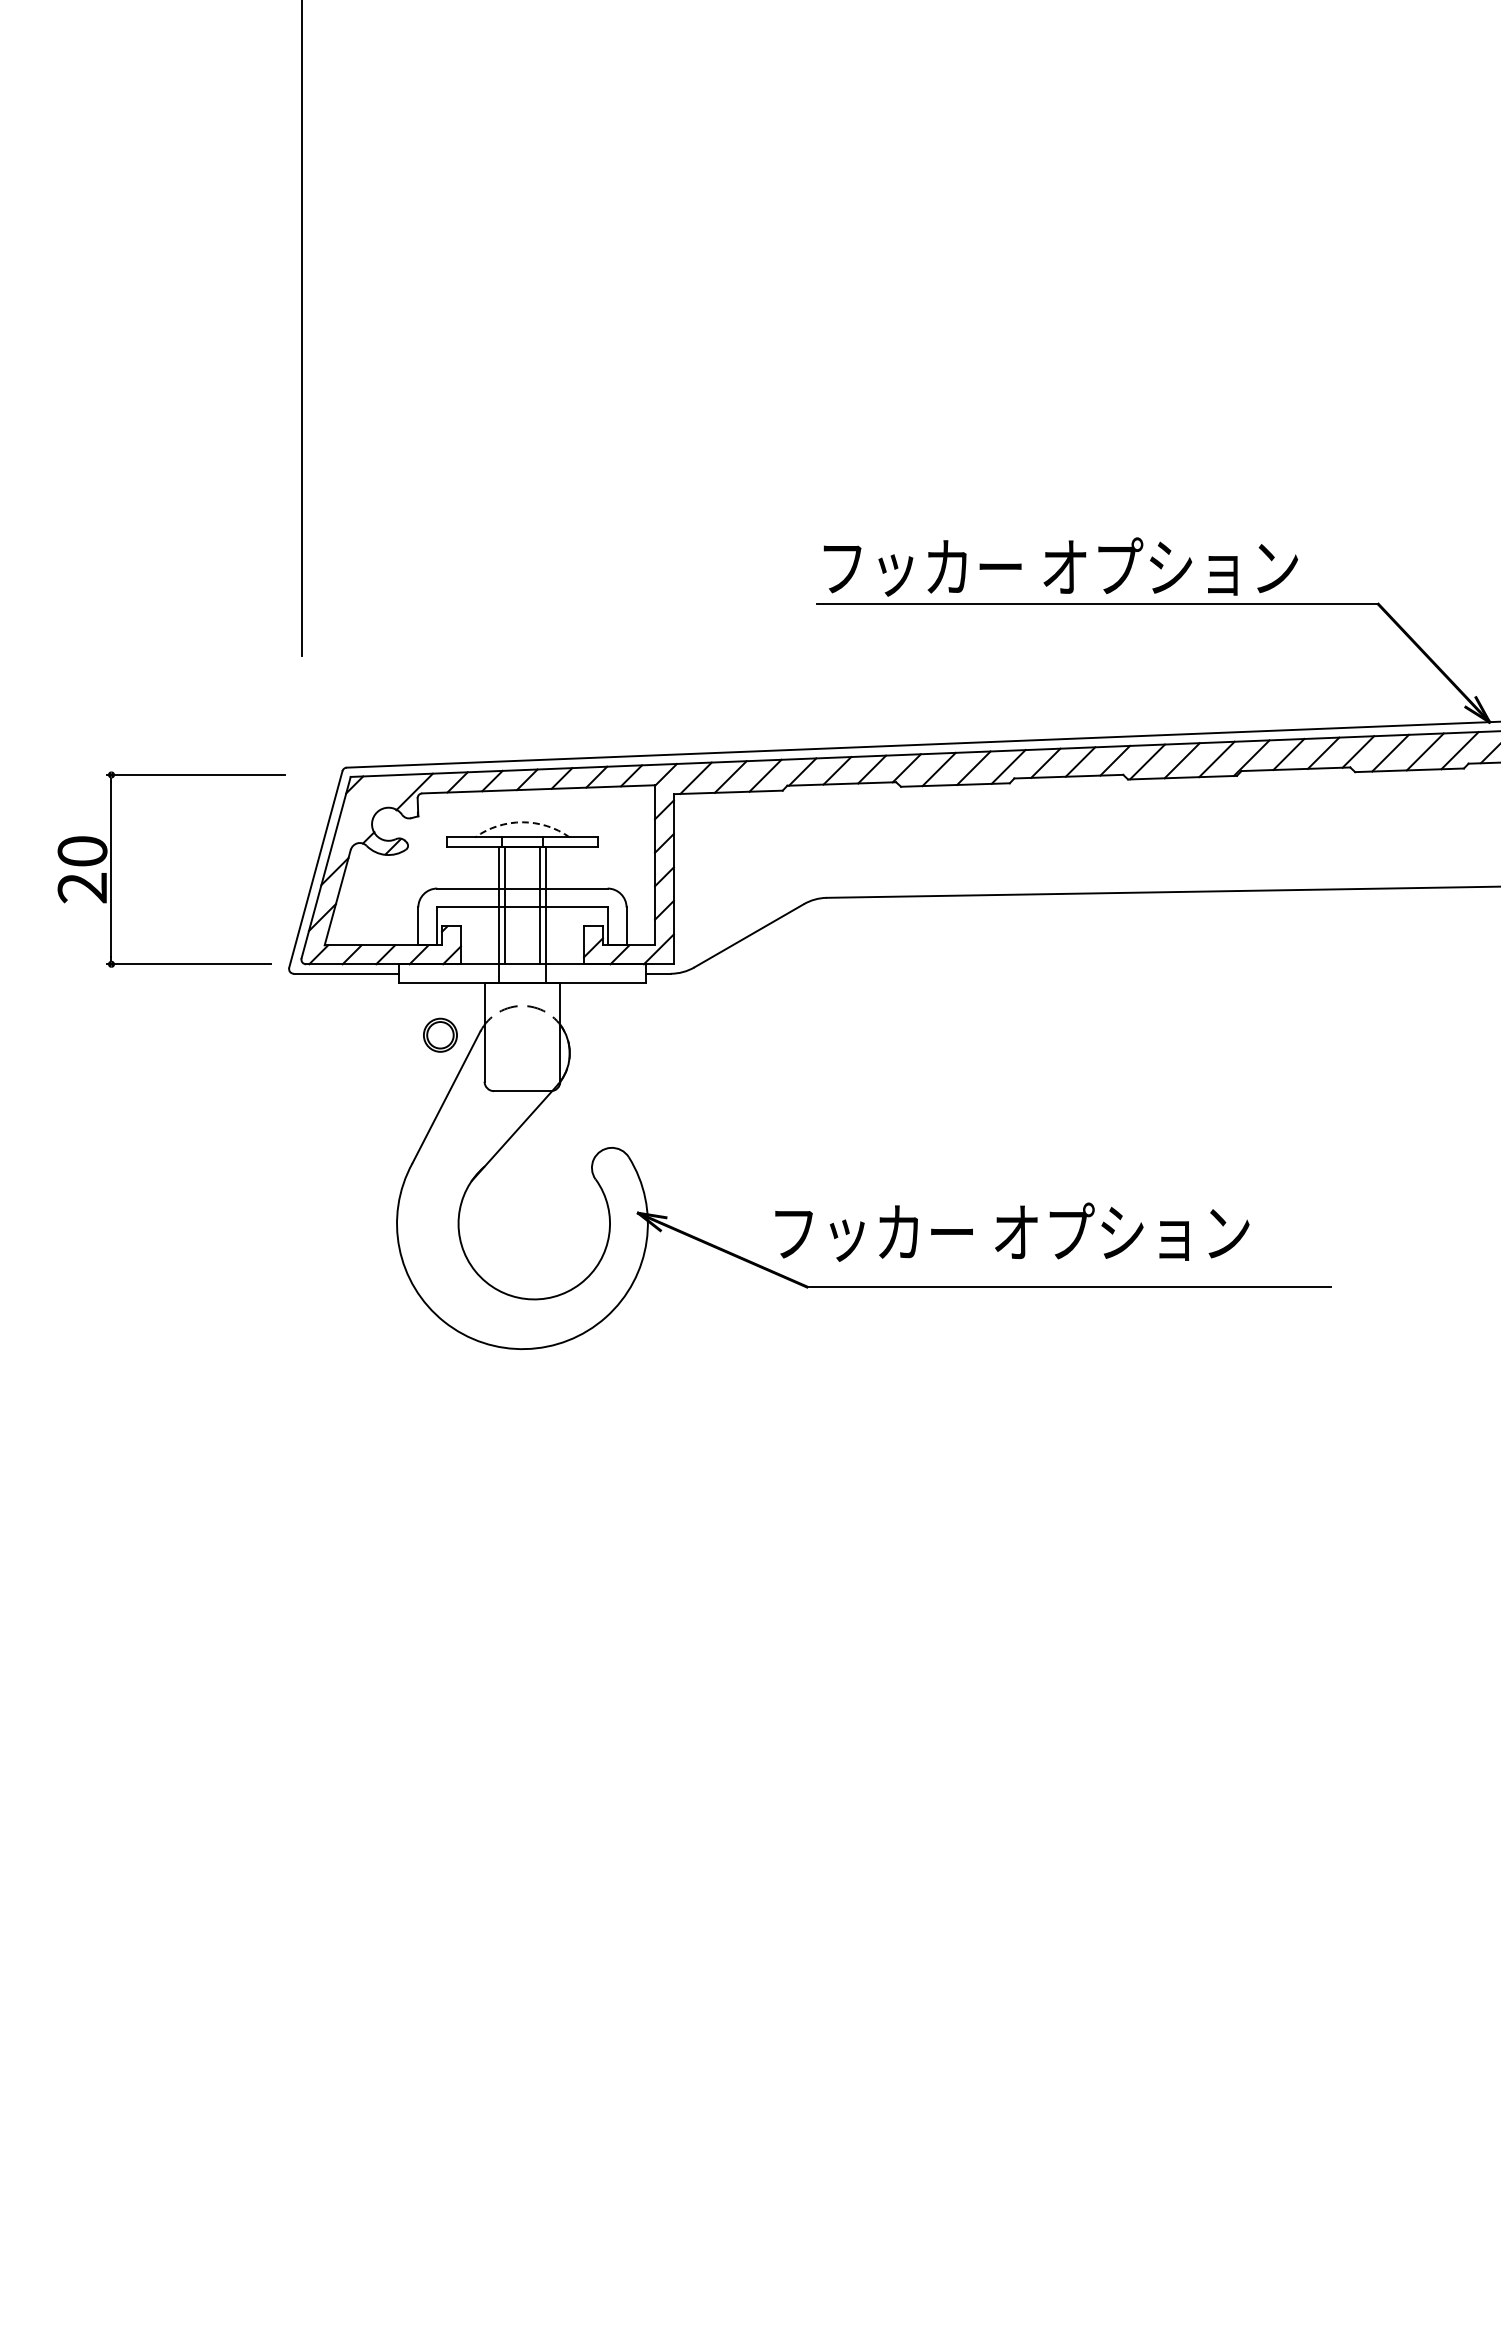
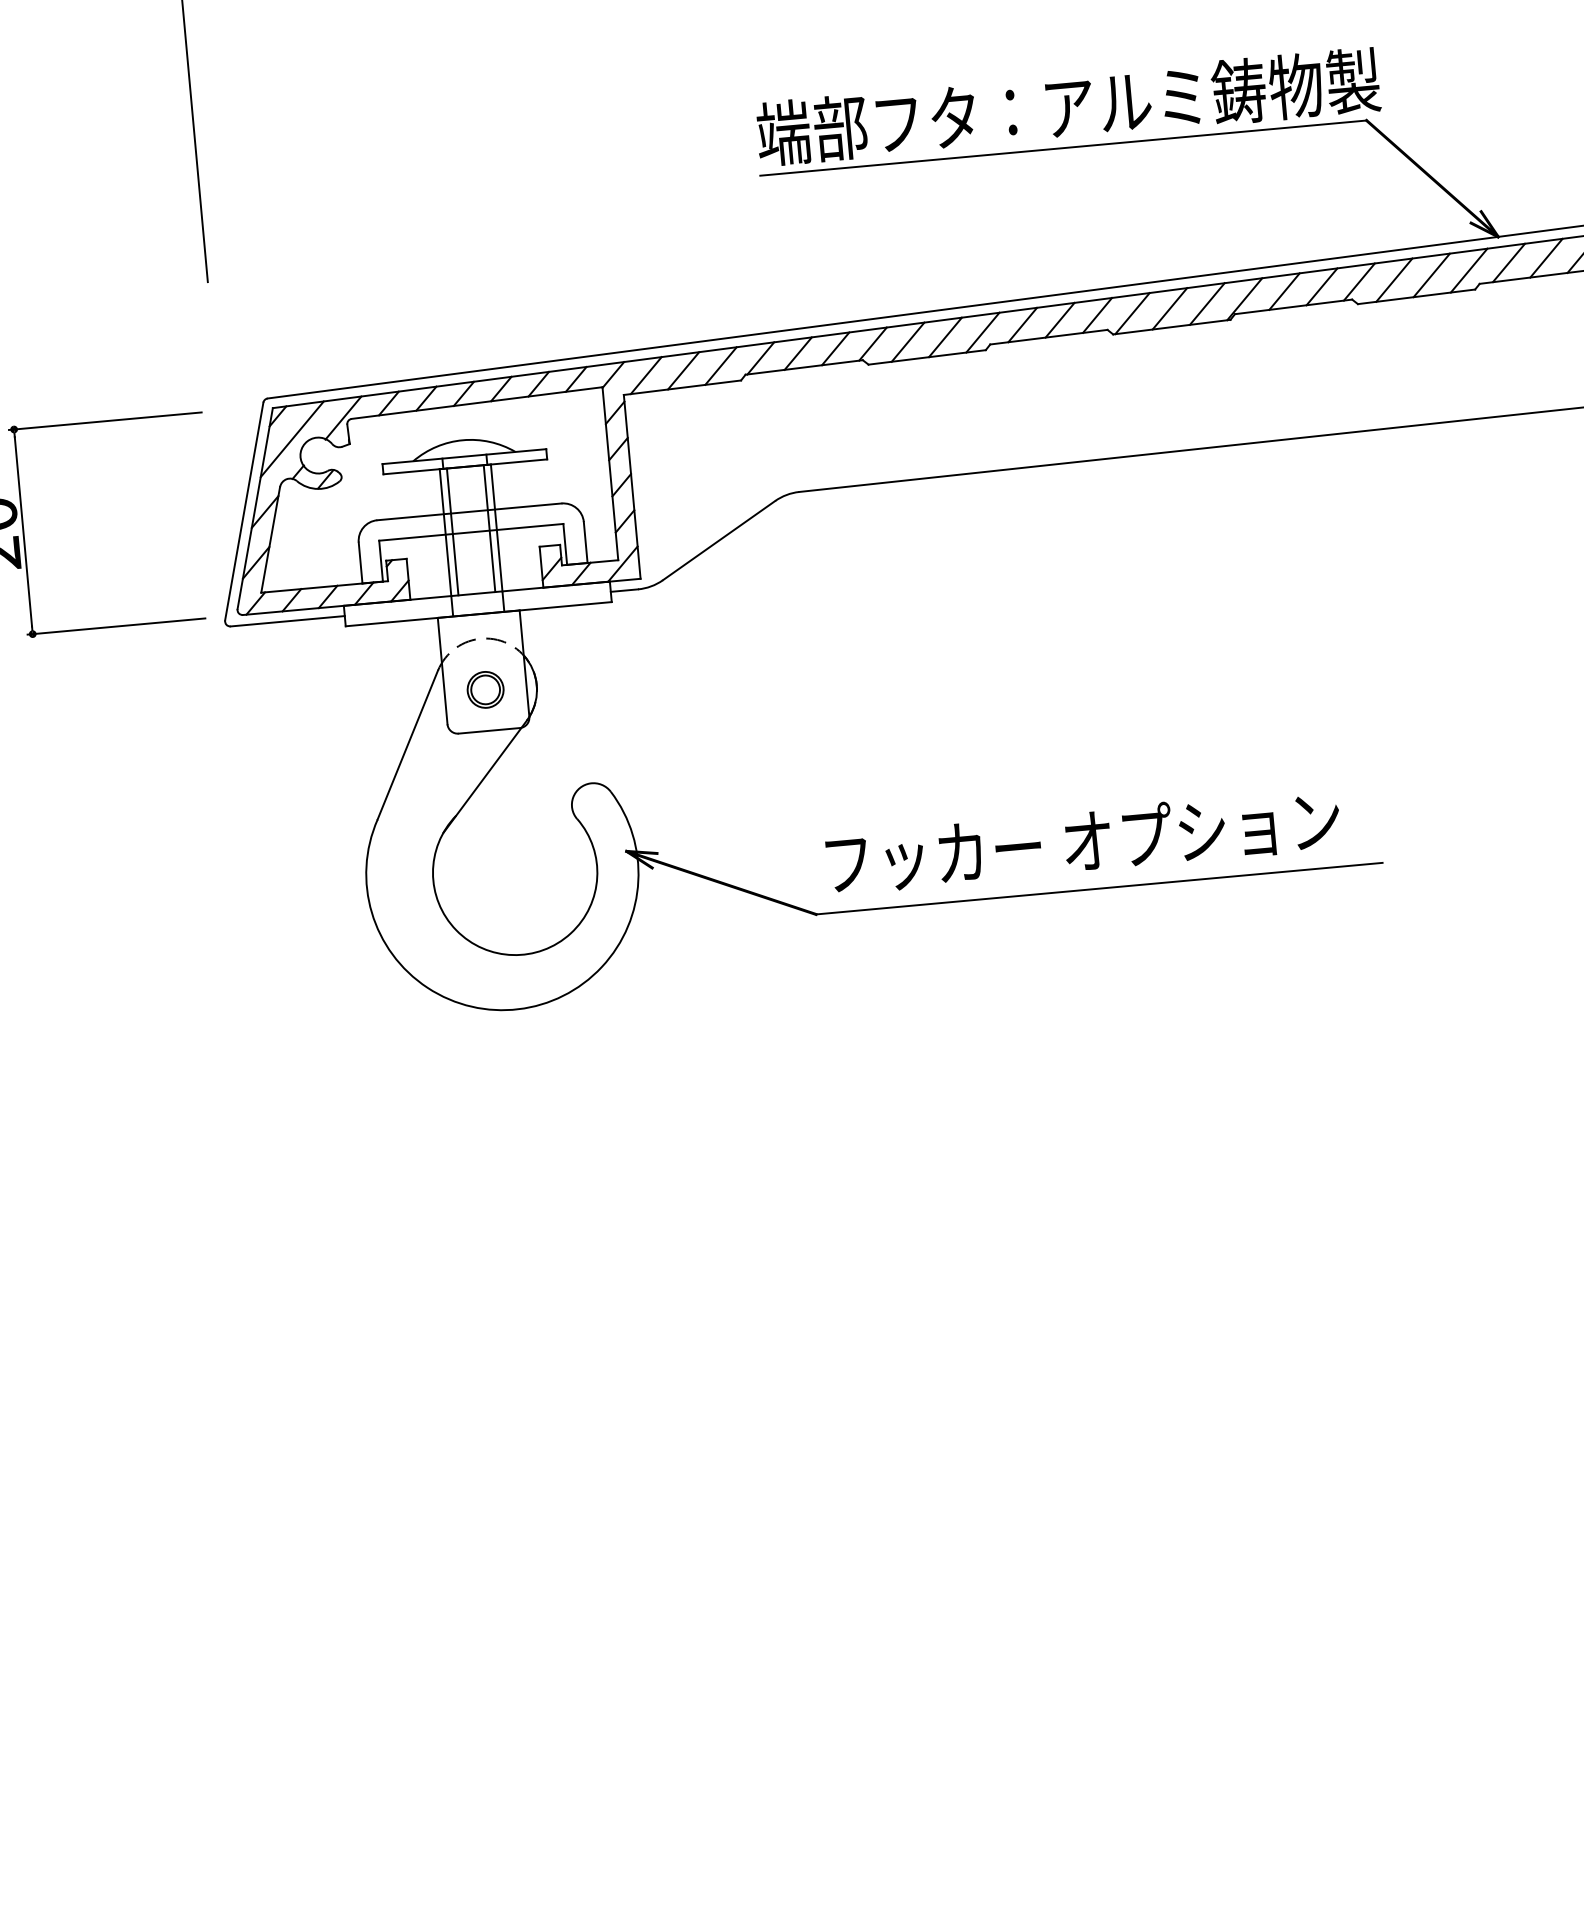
text: (1105, 566) -> (1067, 106), フッカー オプション -> 端部フタ：アルミ鋳物製
line: (365, 807) -> (291, 439), added
arc: (522, 822) -> (462, 440), dashed -> solid
part: (440, 1034) -> (485, 689), moved
text: (1012, 1231) -> (1083, 840), moved

